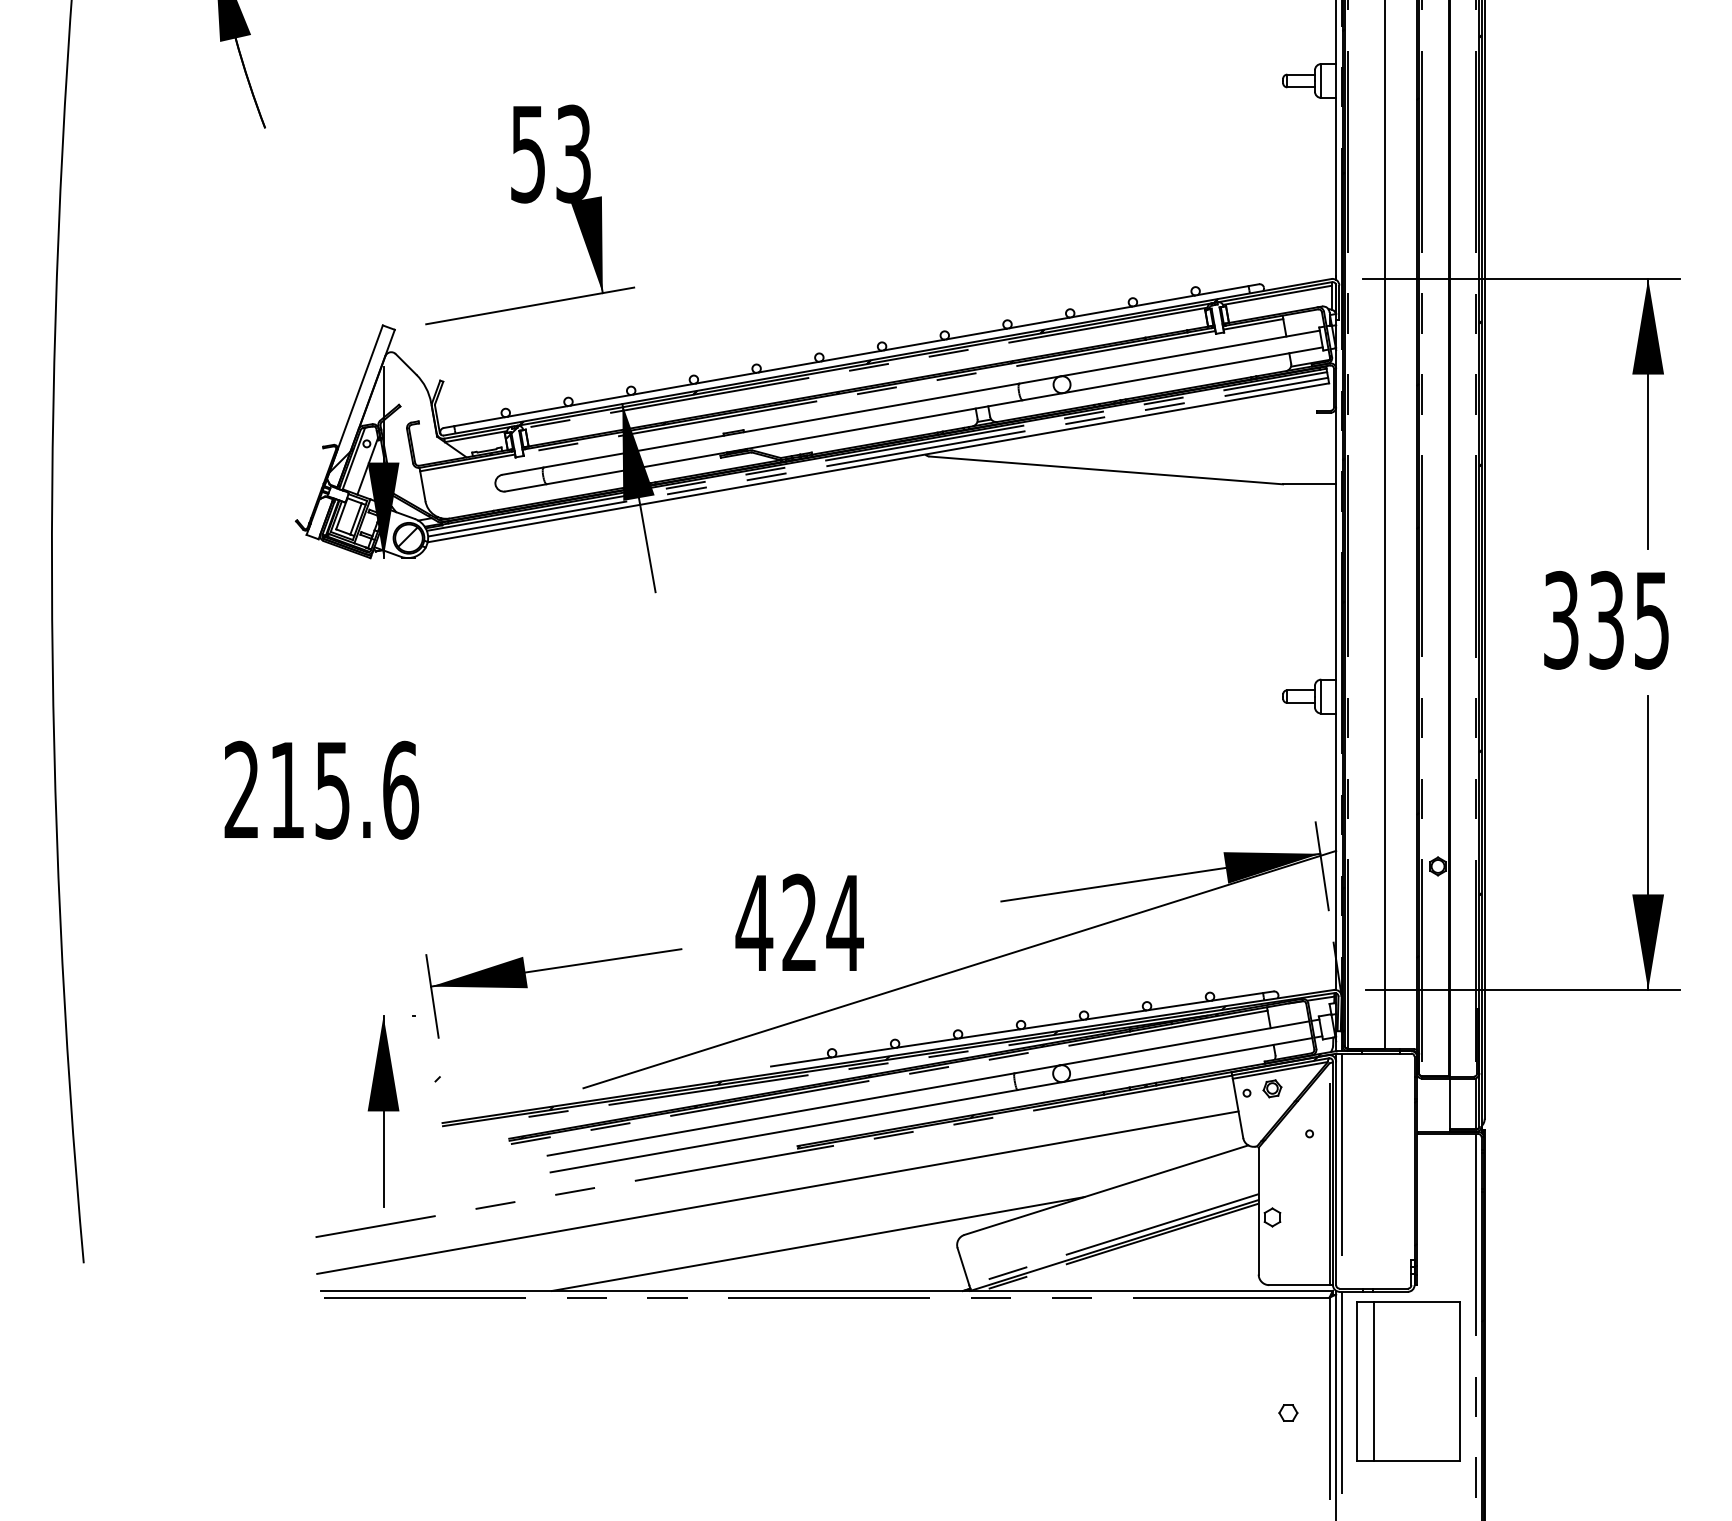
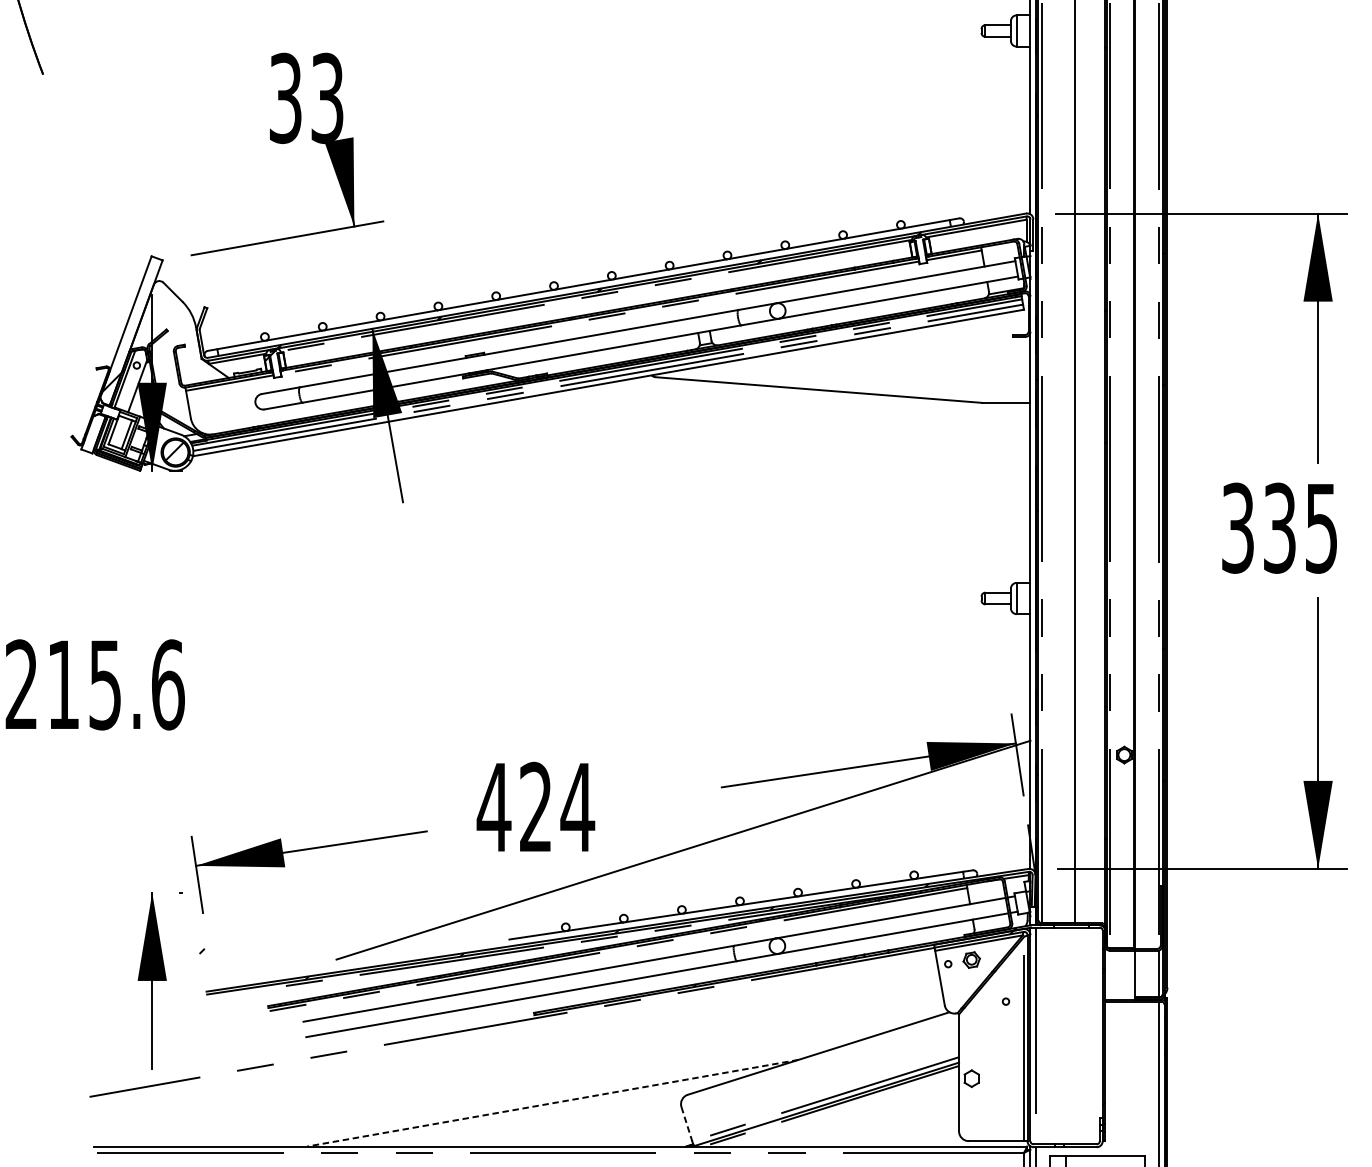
text: (528, 153) -> (285, 97), 53 -> 33
line: (777, 1192) -> (515, 1055), removed
line: (817, 1244) -> (552, 1103), solid -> dashed
line: (963, 1267) -> (686, 1124), solid -> dashed

